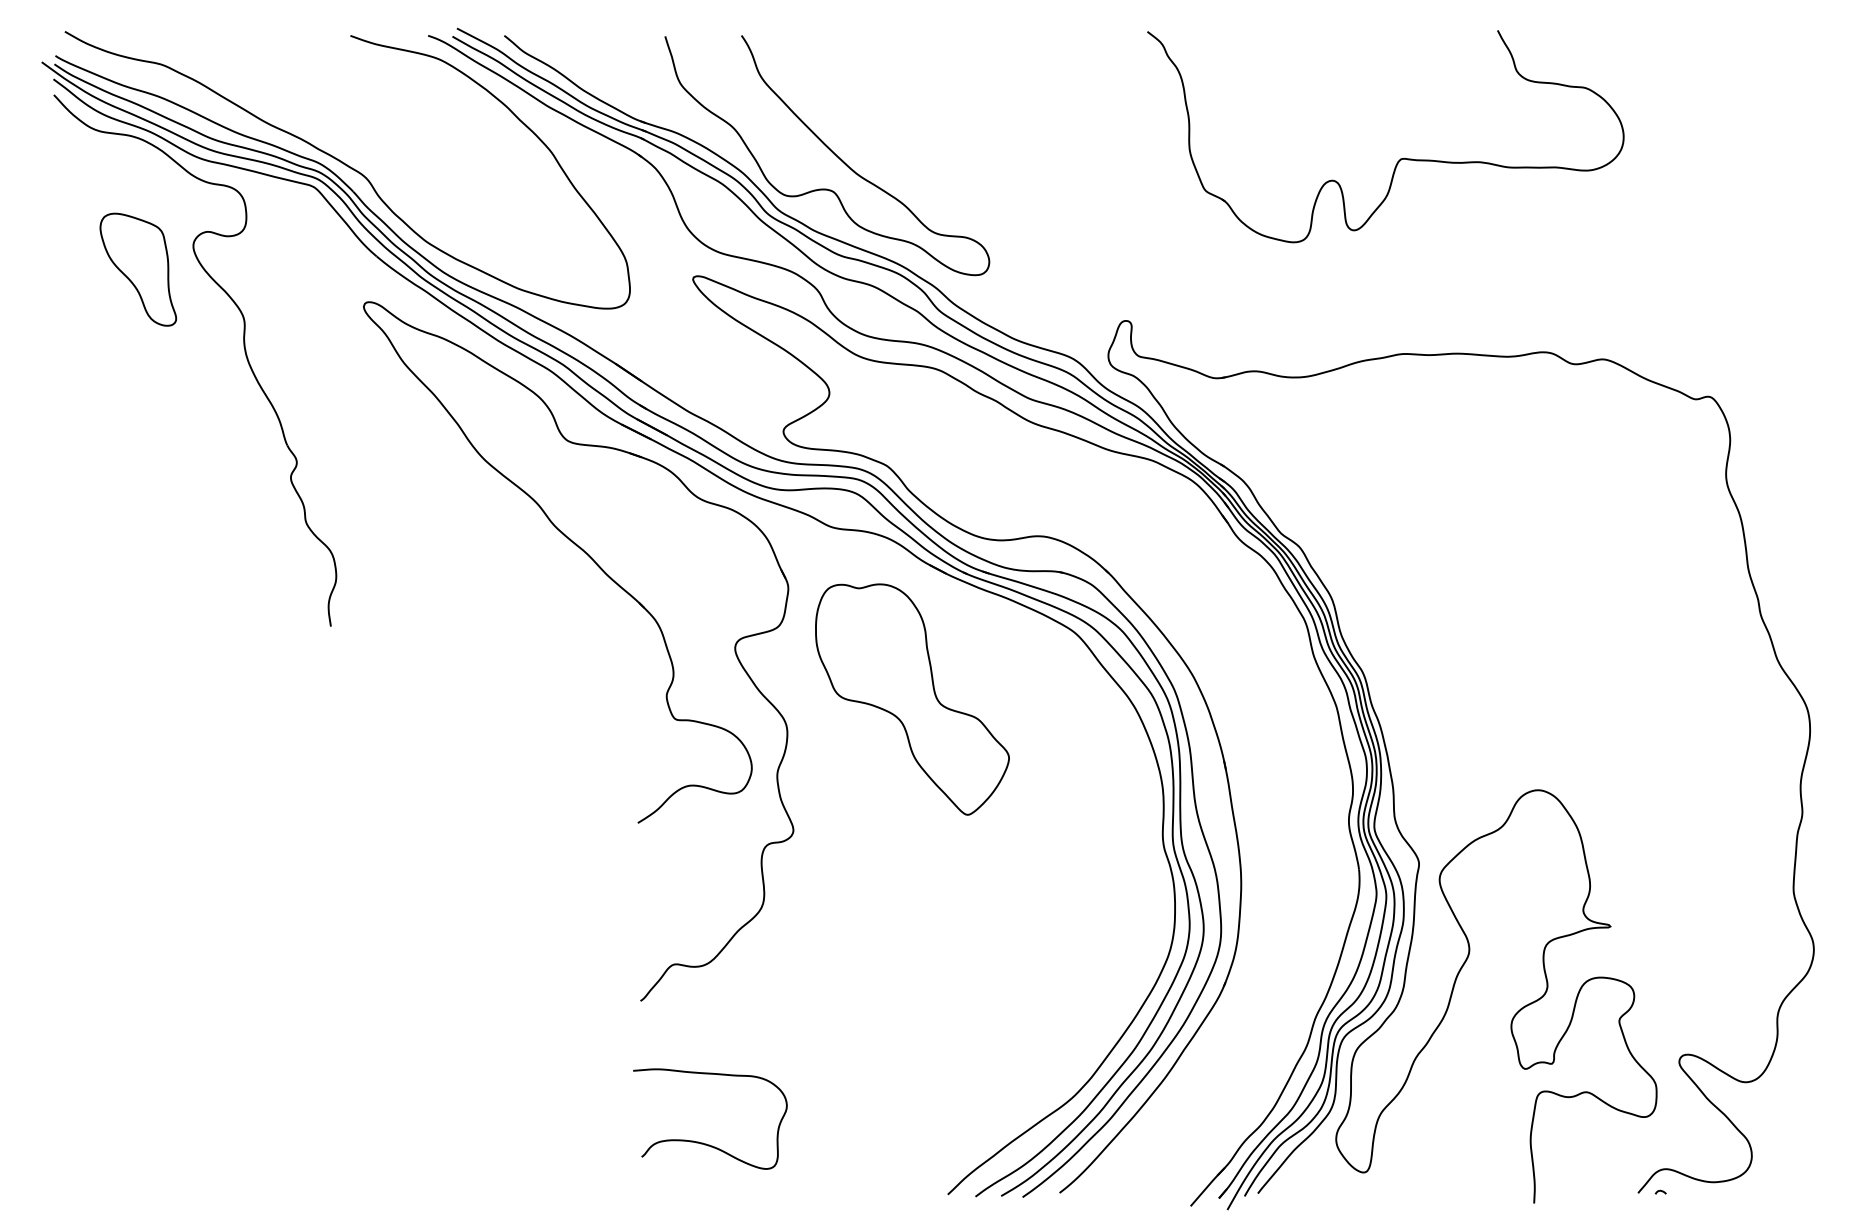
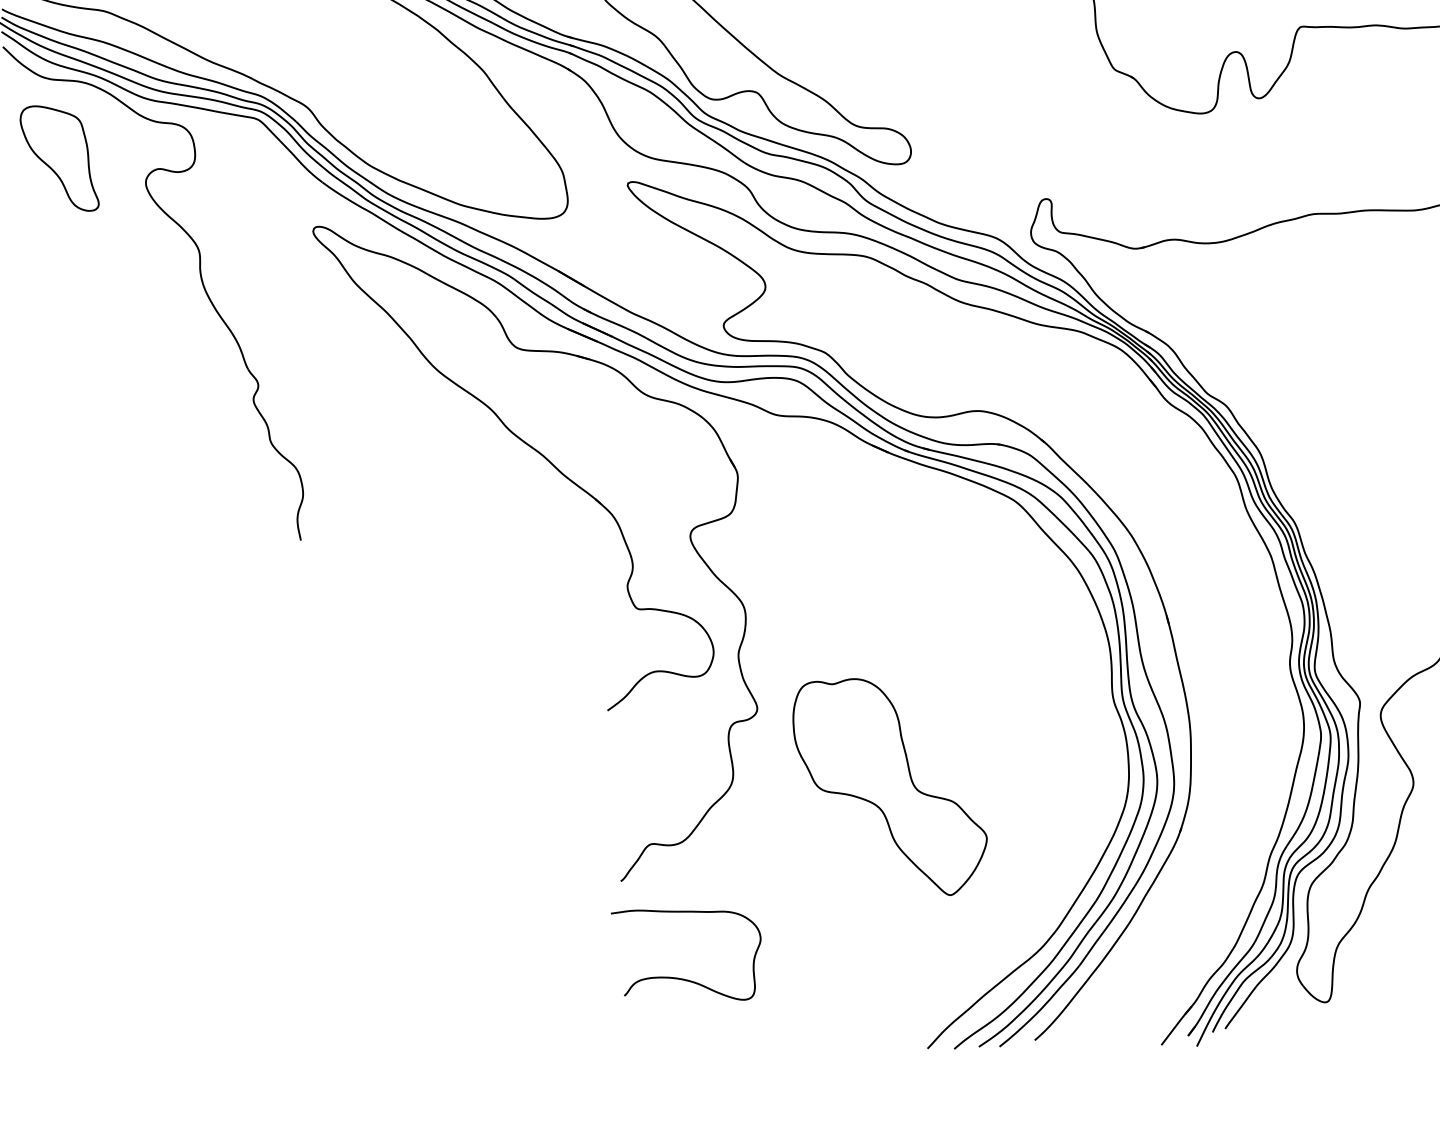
part: (138, 269) -> (59, 158), moved
part: (912, 699) -> (890, 787), moved
curve: (703, 1142) -> (682, 978), moved

